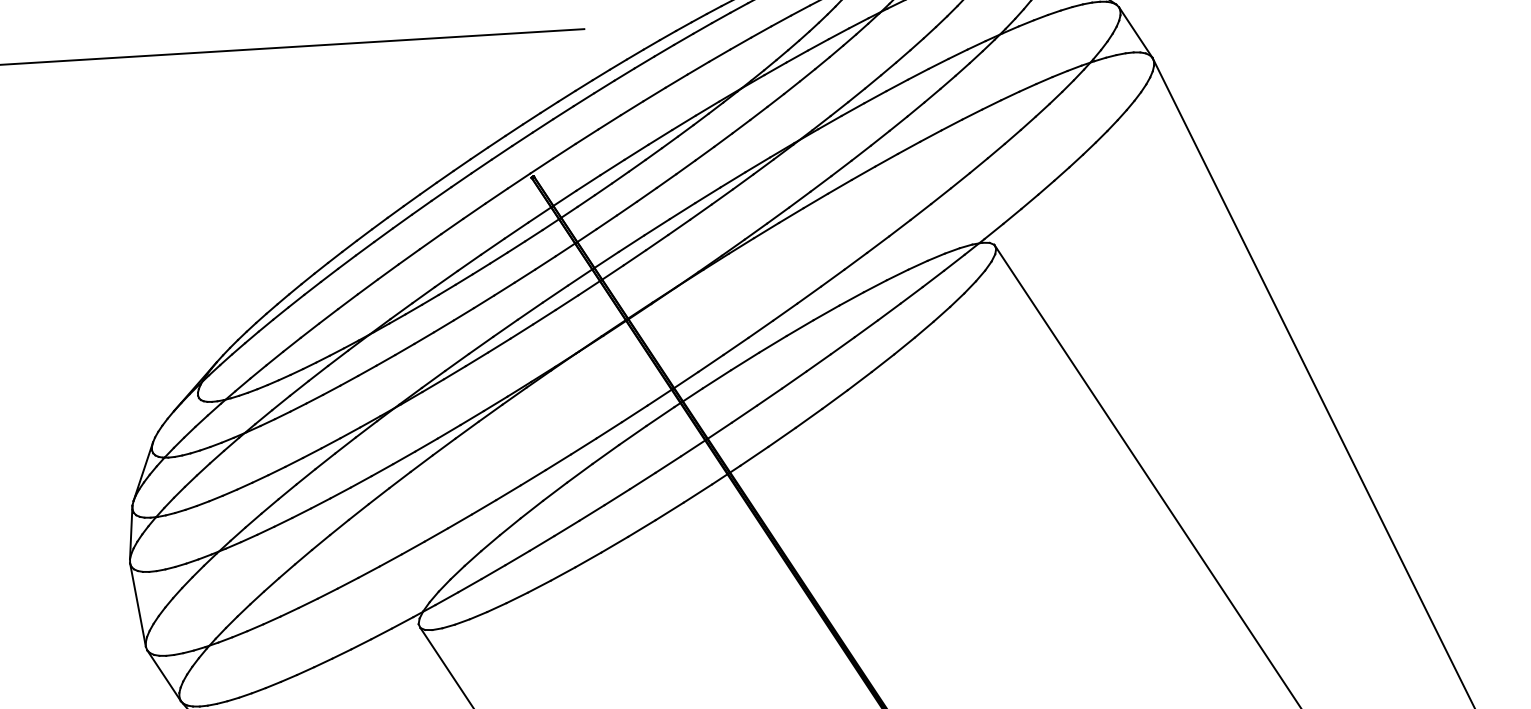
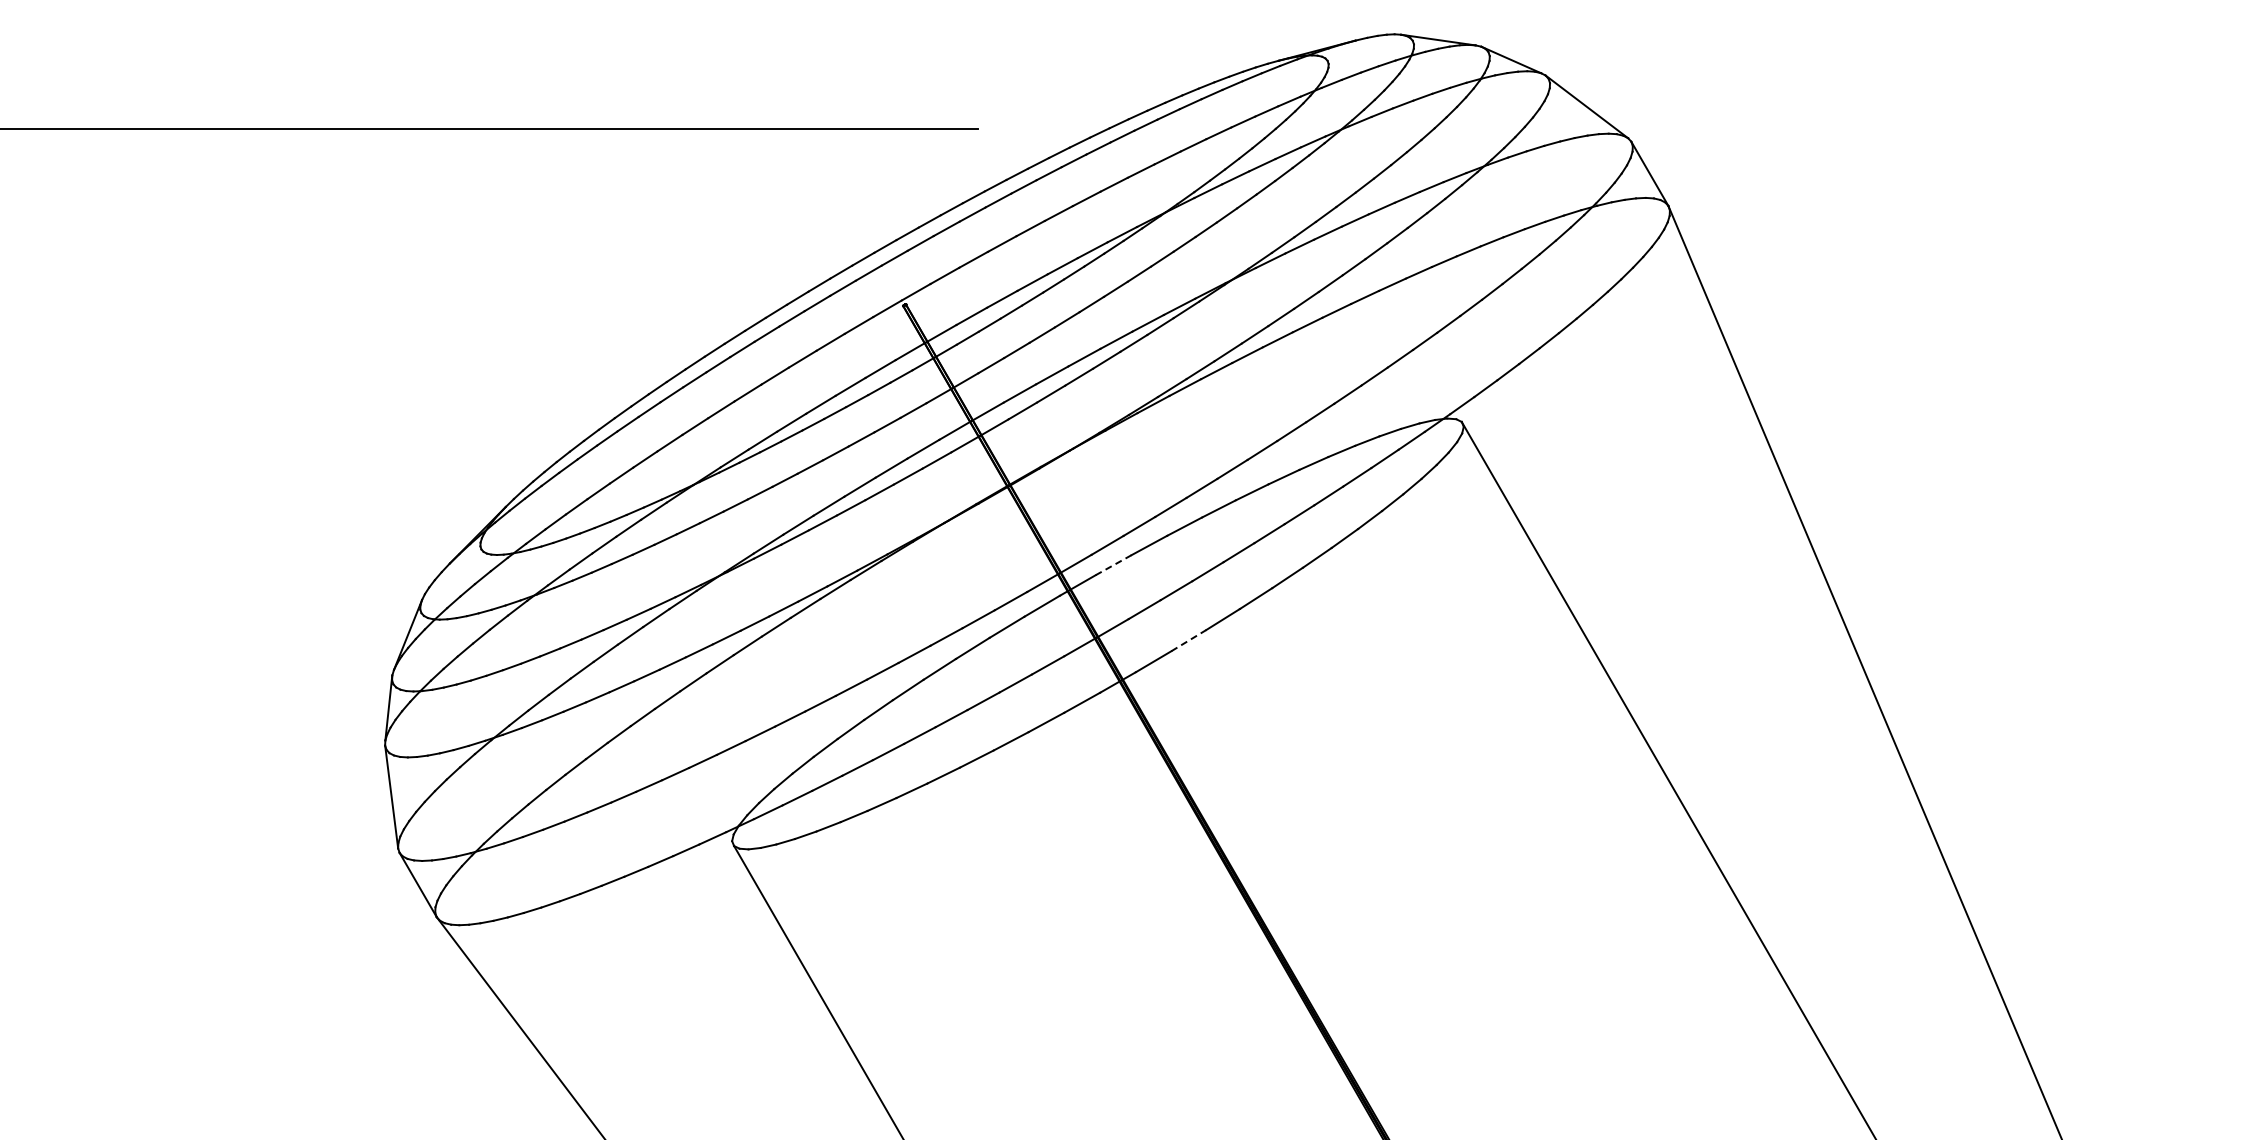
line: (716, 379) -> (1113, 565), solid -> dashed
line: (782, 437) -> (1189, 640), solid -> dashed

